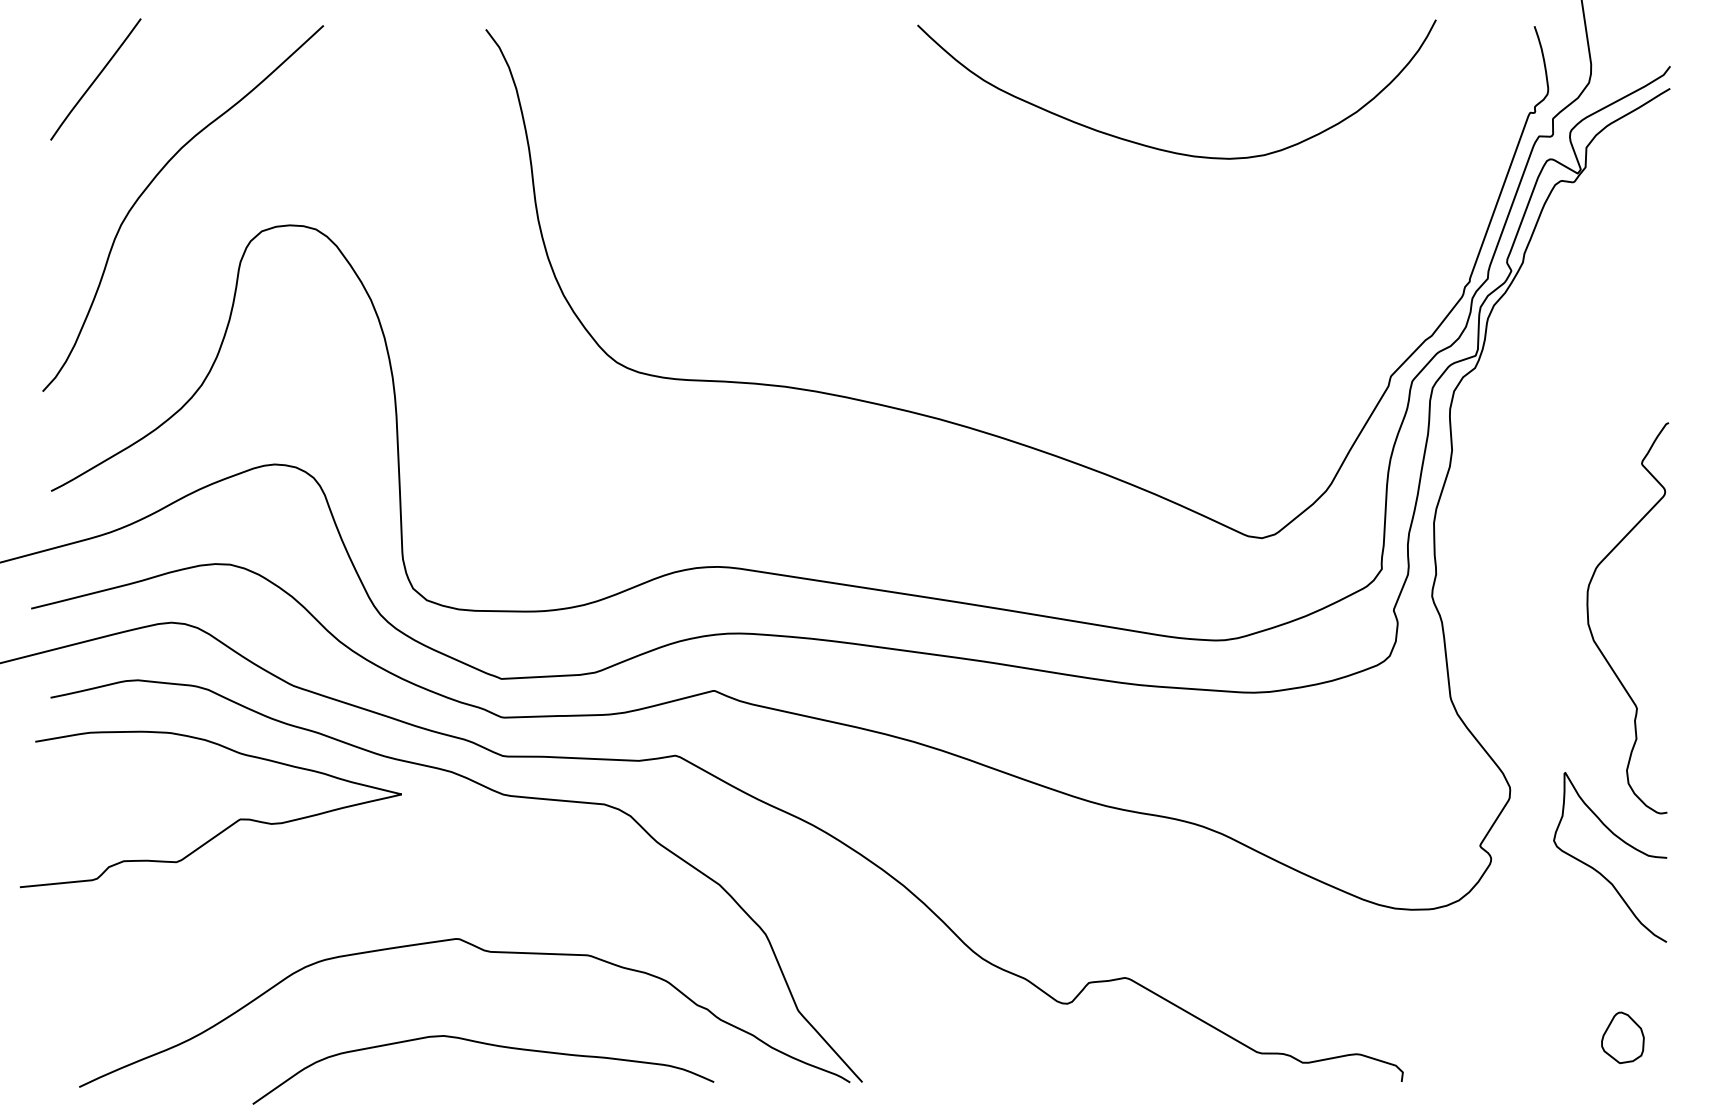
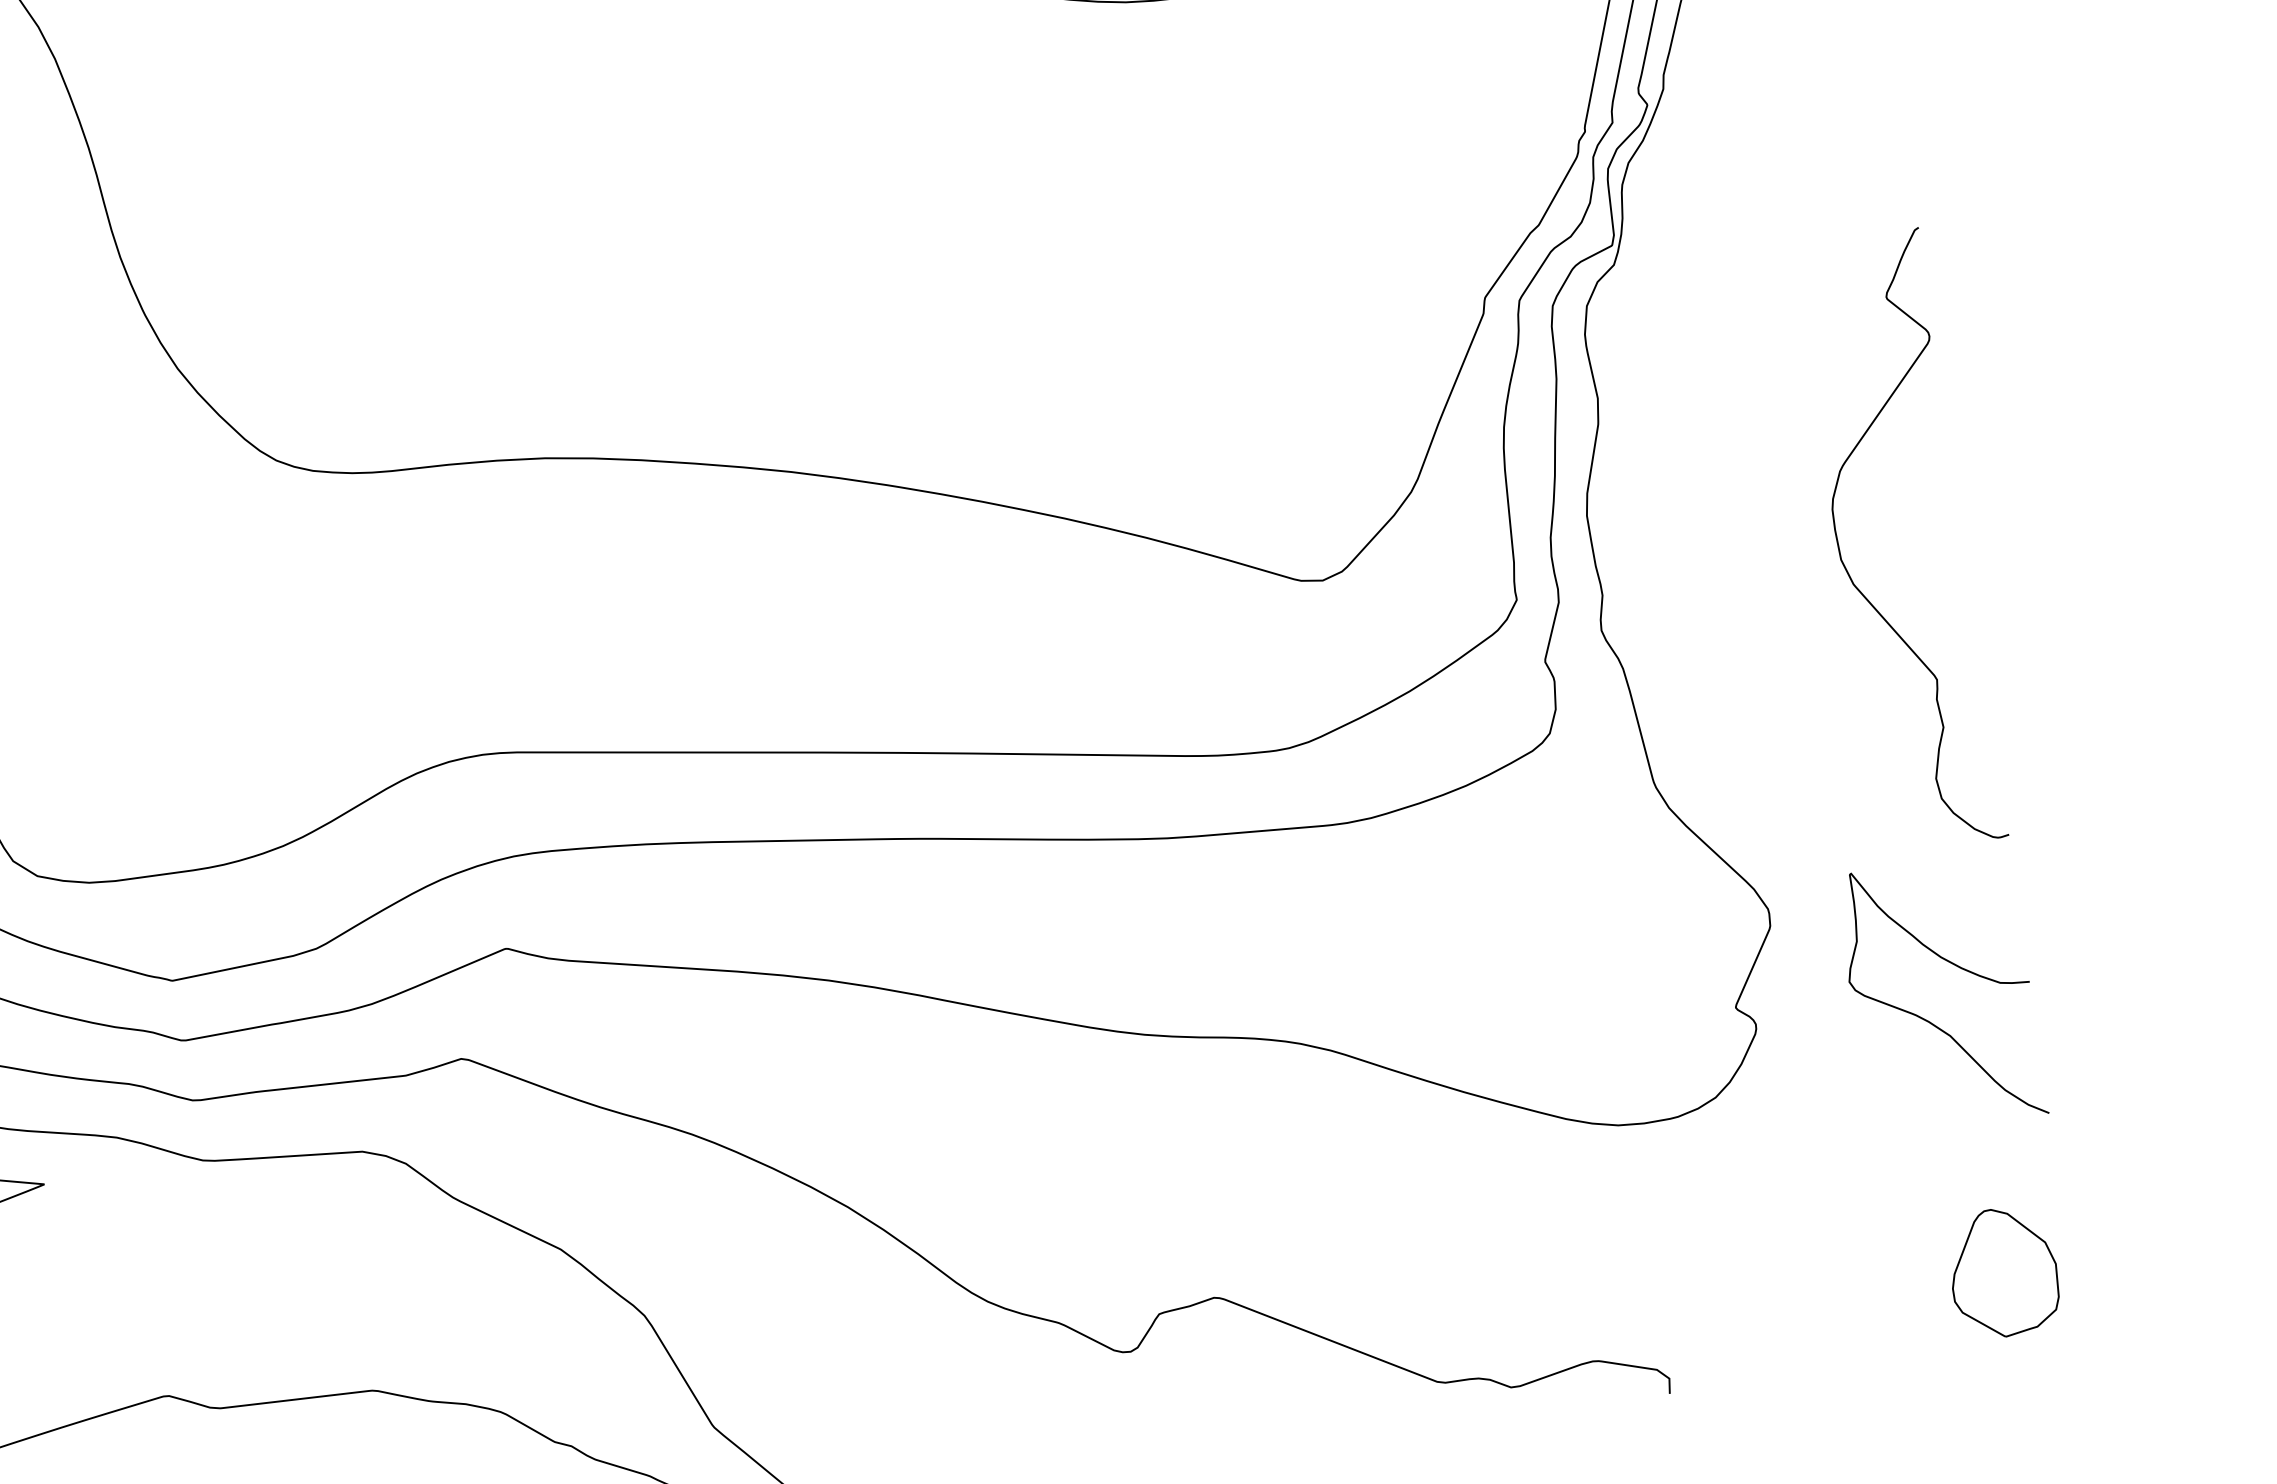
curve: (1591, 629) -> (1847, 567), moved
part: (1622, 1037) -> (2002, 1271), size x1.6

